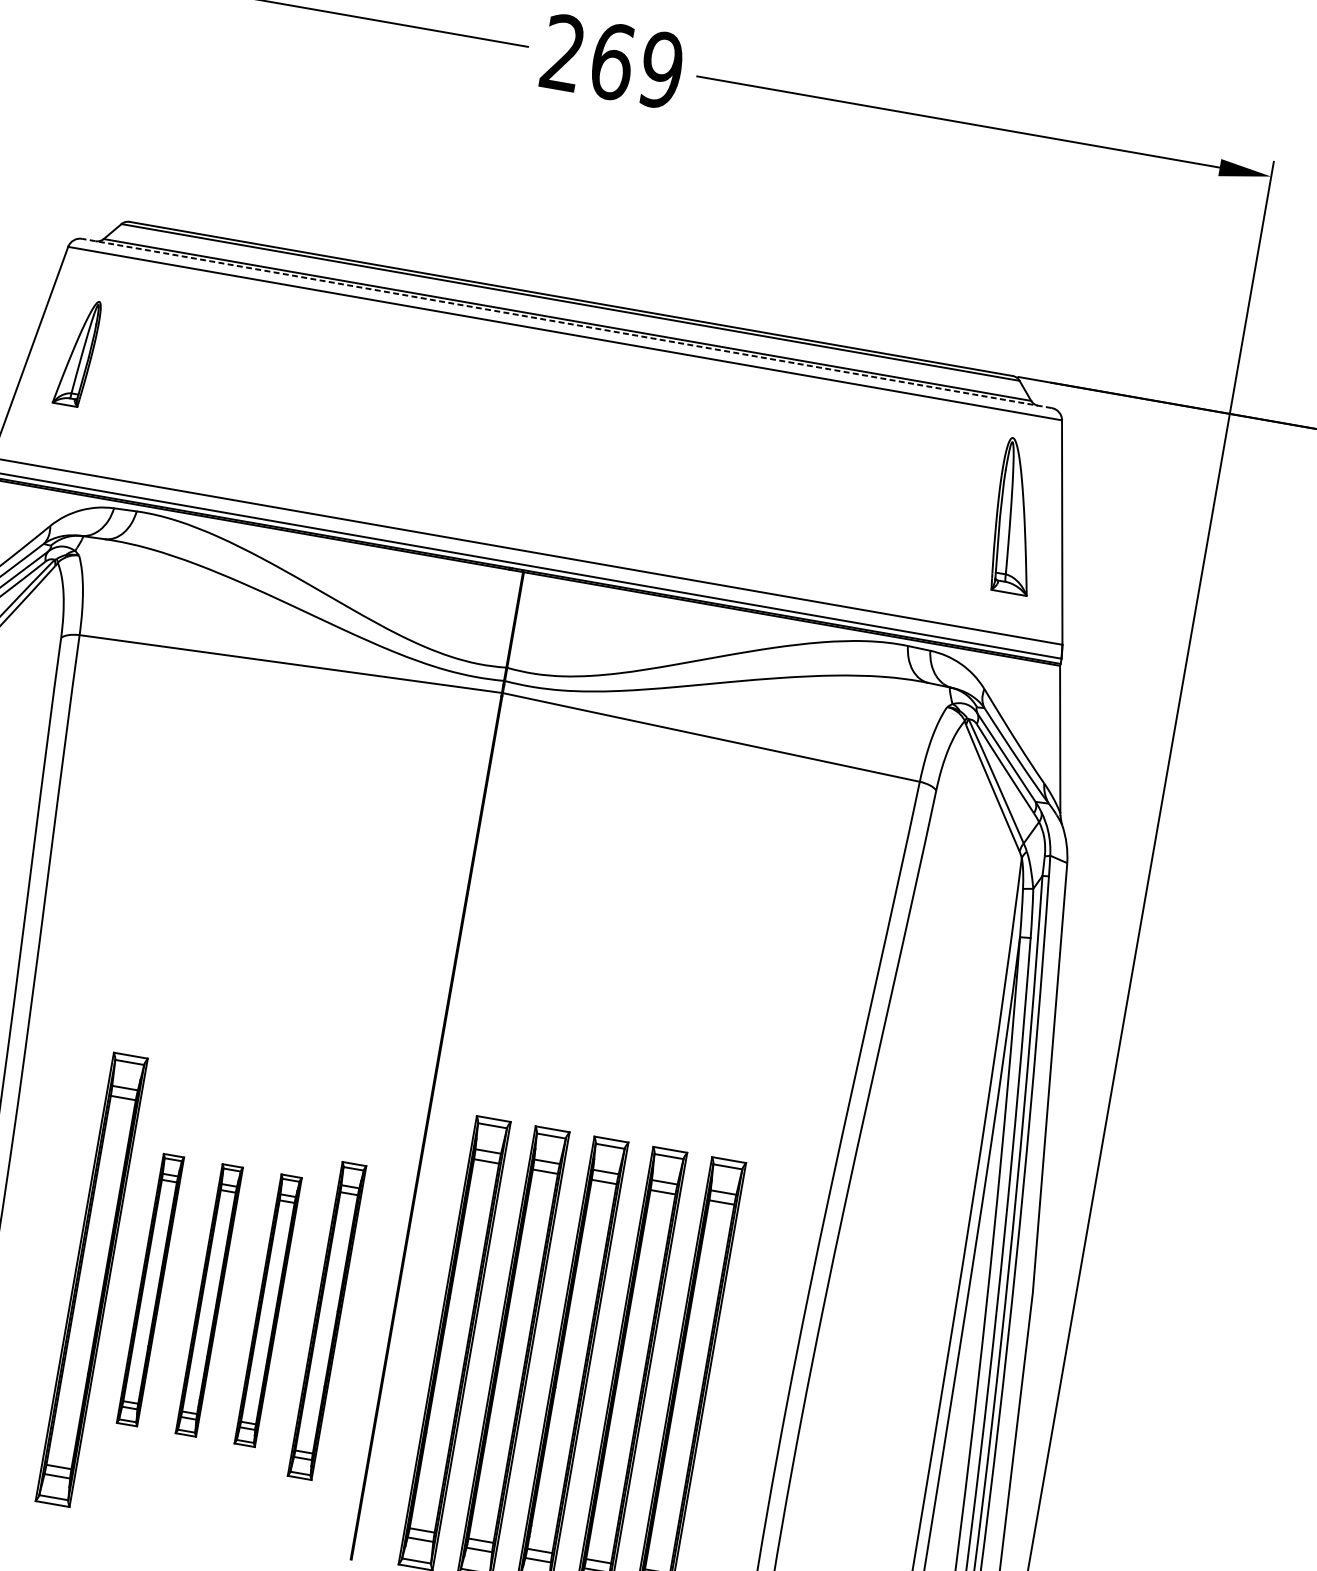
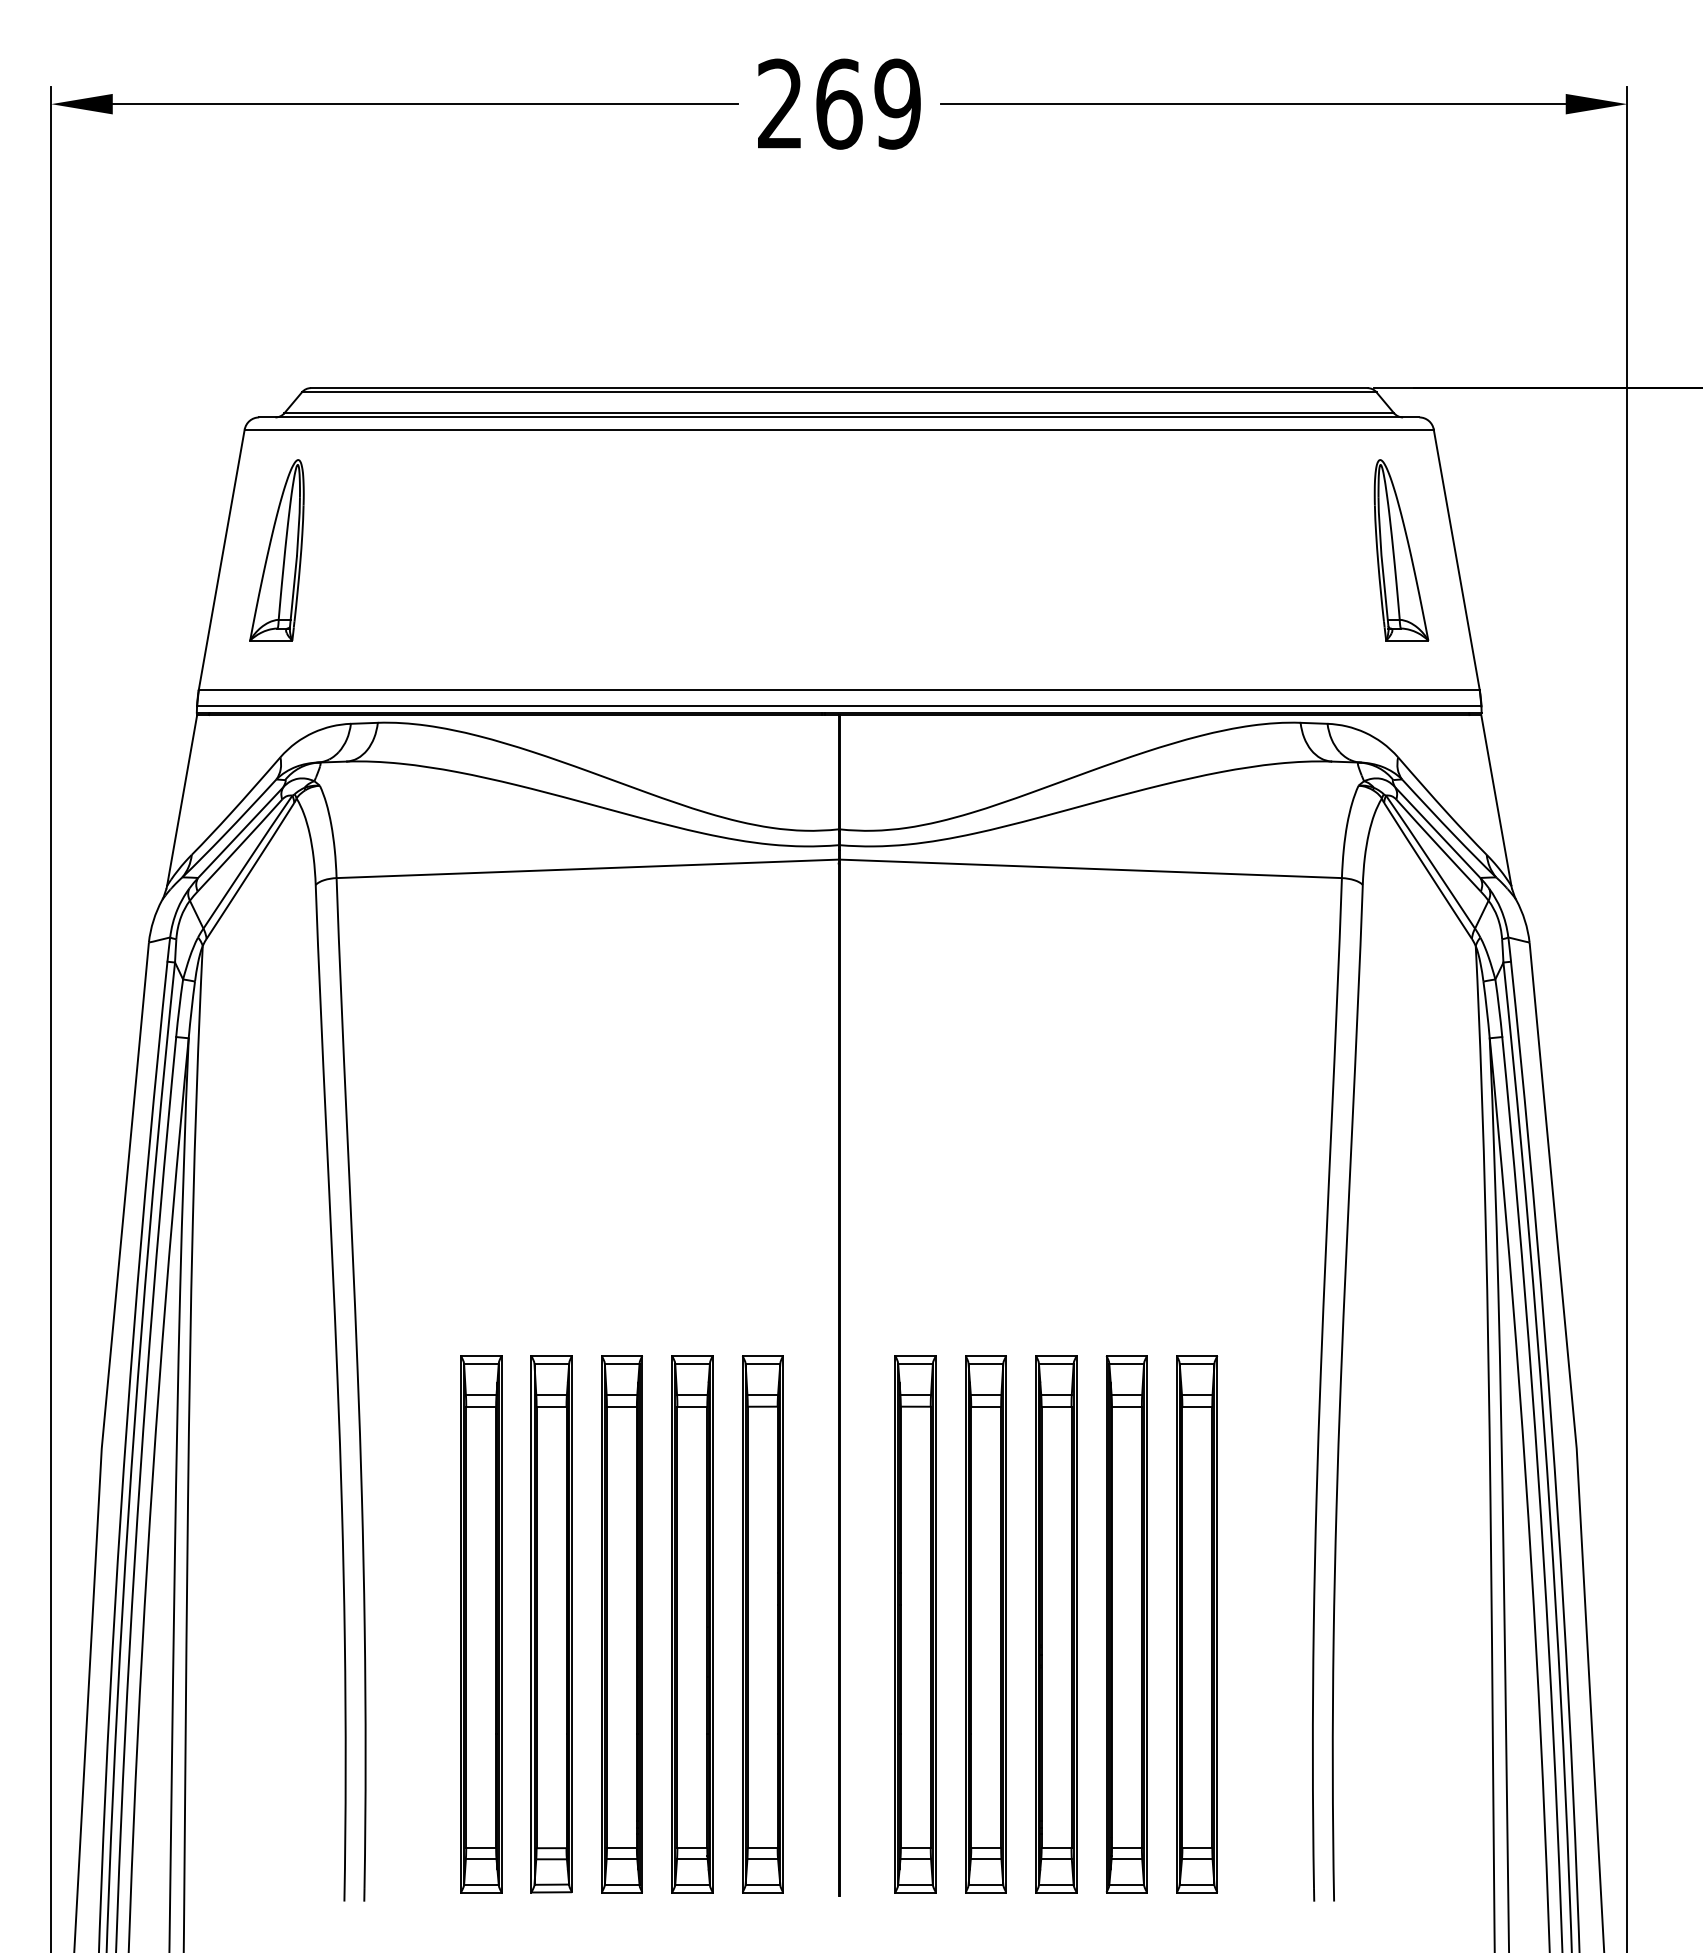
line: (566, 323) -> (838, 417), dashed -> solid
part: (77, 352) -> (276, 550), size x1.43
part: (150, 1290) -> (551, 1624), size x1.67
part: (208, 1300) -> (621, 1624), size x1.67
part: (268, 1310) -> (692, 1624), size x1.67
part: (326, 1321) -> (762, 1624), size x1.43

